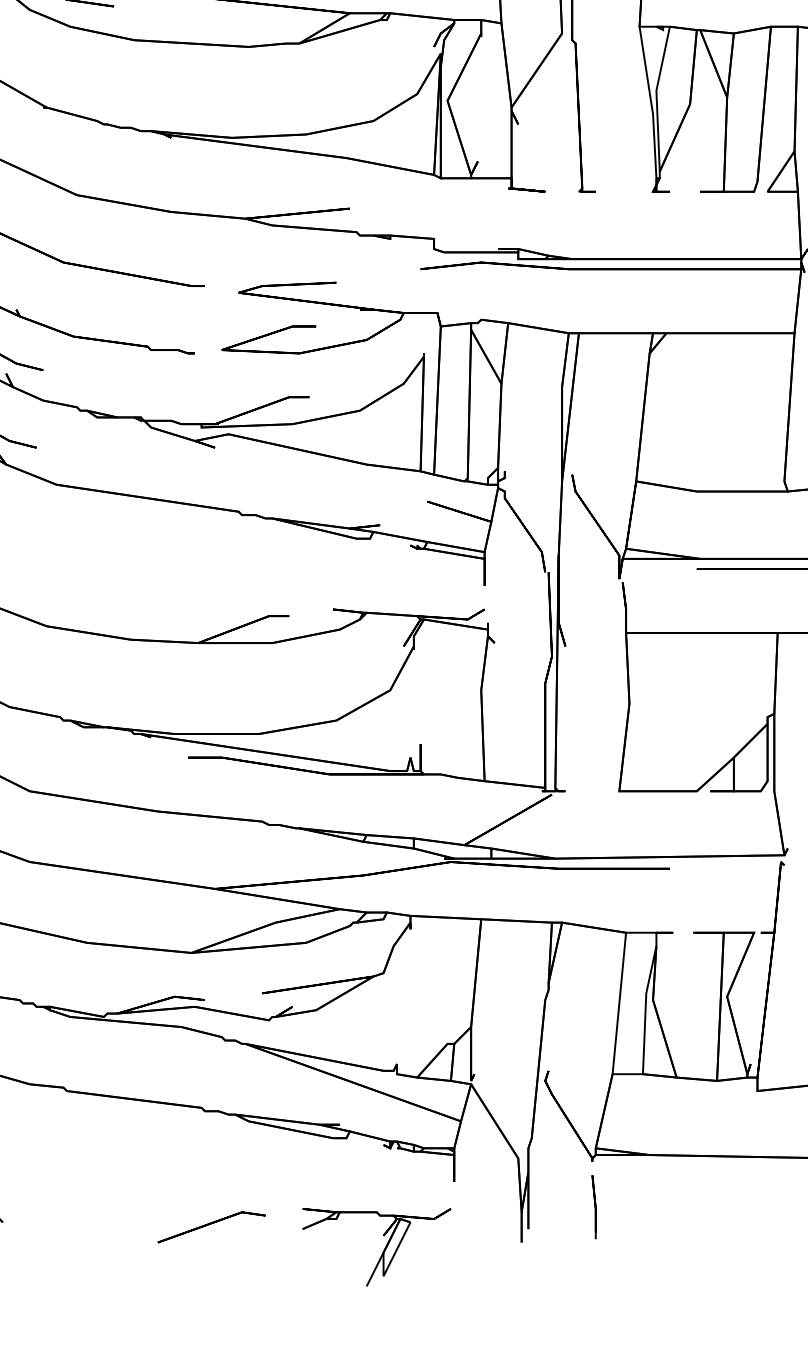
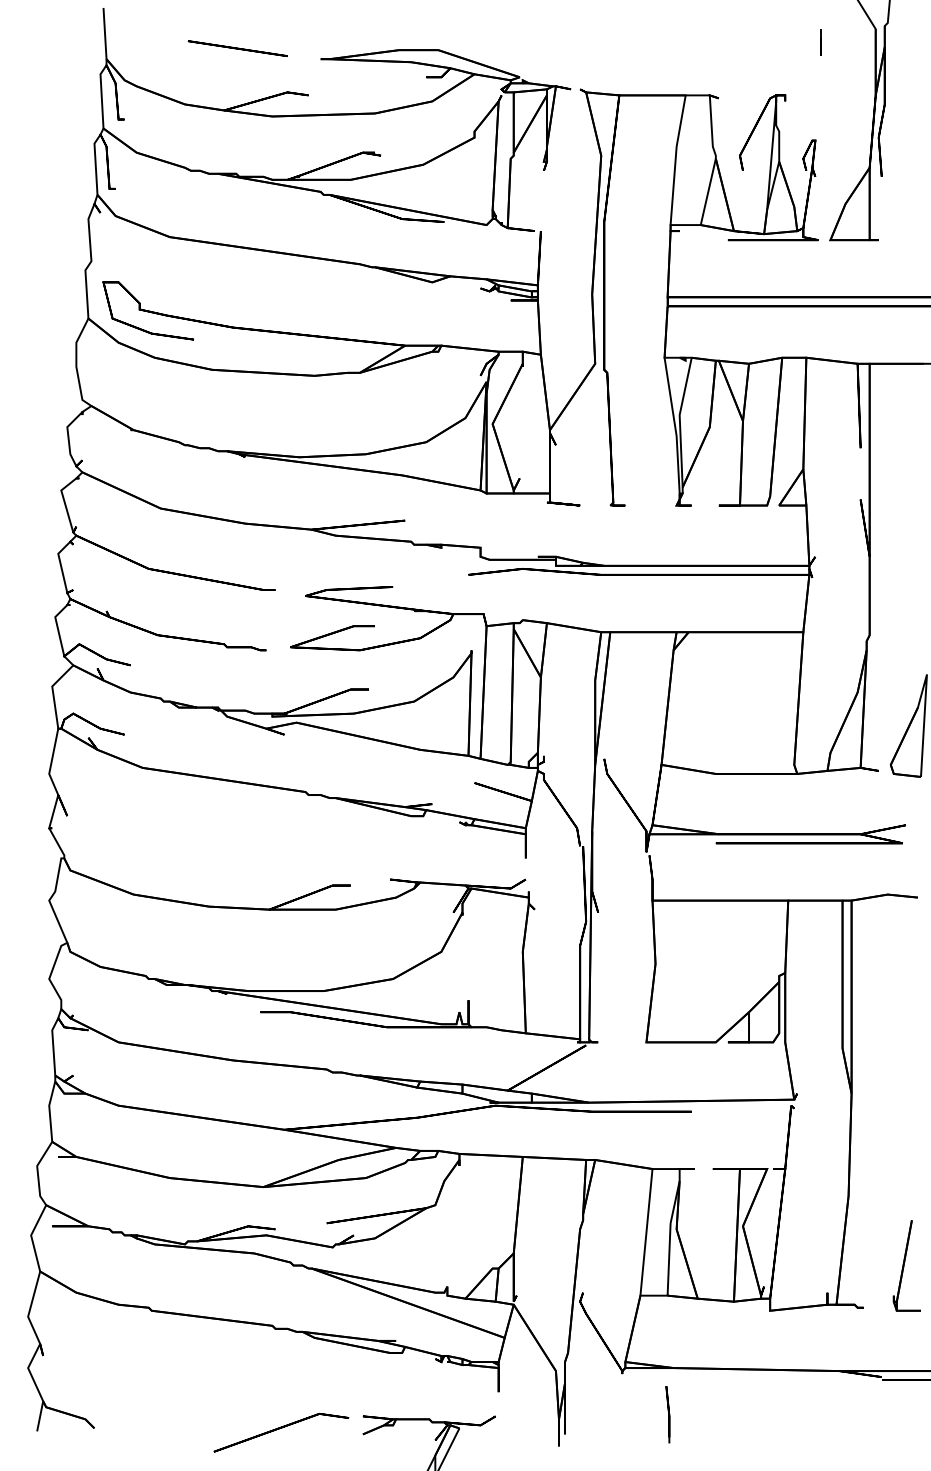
line: (594, 1206) -> (668, 1414), moved
part: (211, 1227) -> (281, 1432), size x1.4

